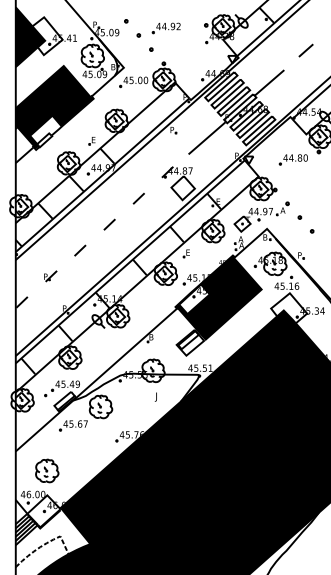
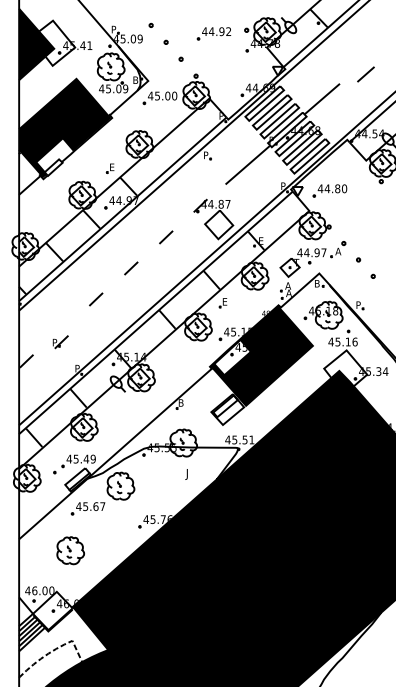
part: (165, 28) -> (213, 33), moved
line: (305, 50) -> (365, 74), moved
part: (293, 159) -> (329, 190), moved
part: (50, 276) -> (60, 342), moved
part: (47, 470) -> (70, 550), moved

